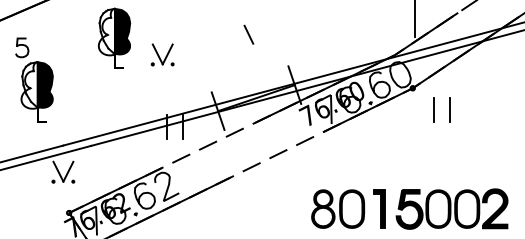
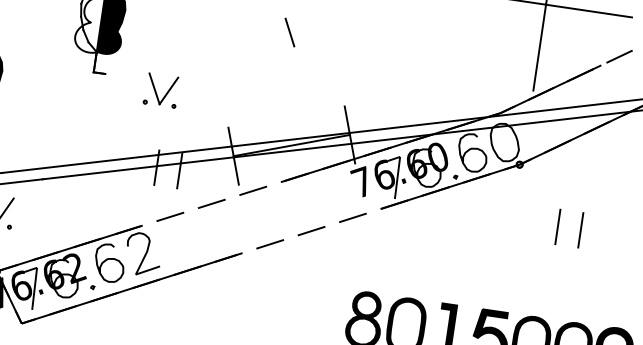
line: (248, 34) -> (289, 32), moved
part: (162, 54) -> (161, 89), moved
part: (434, 109) -> (558, 226), moved

